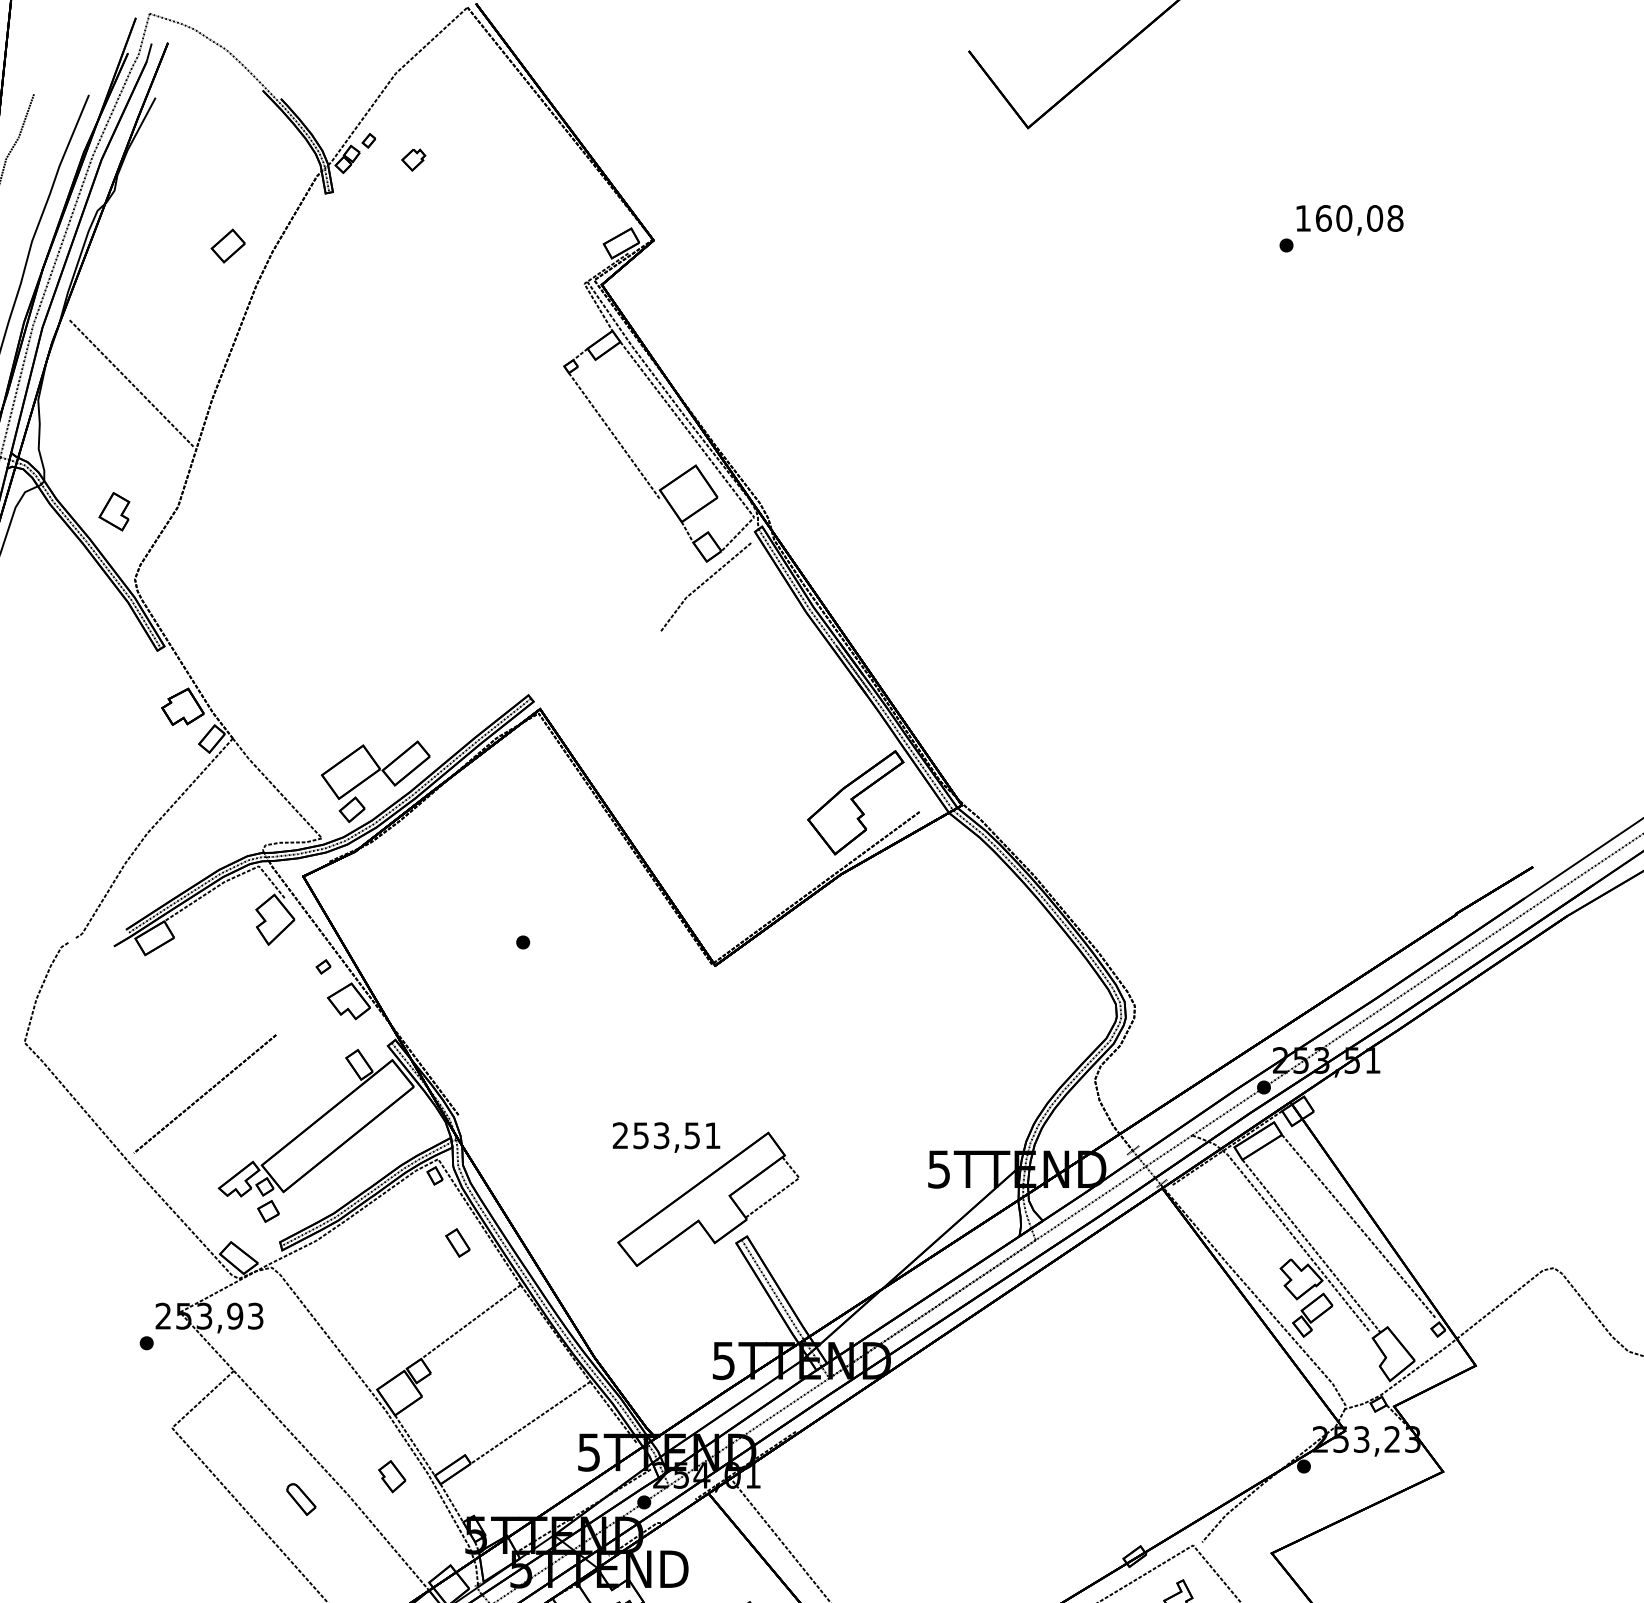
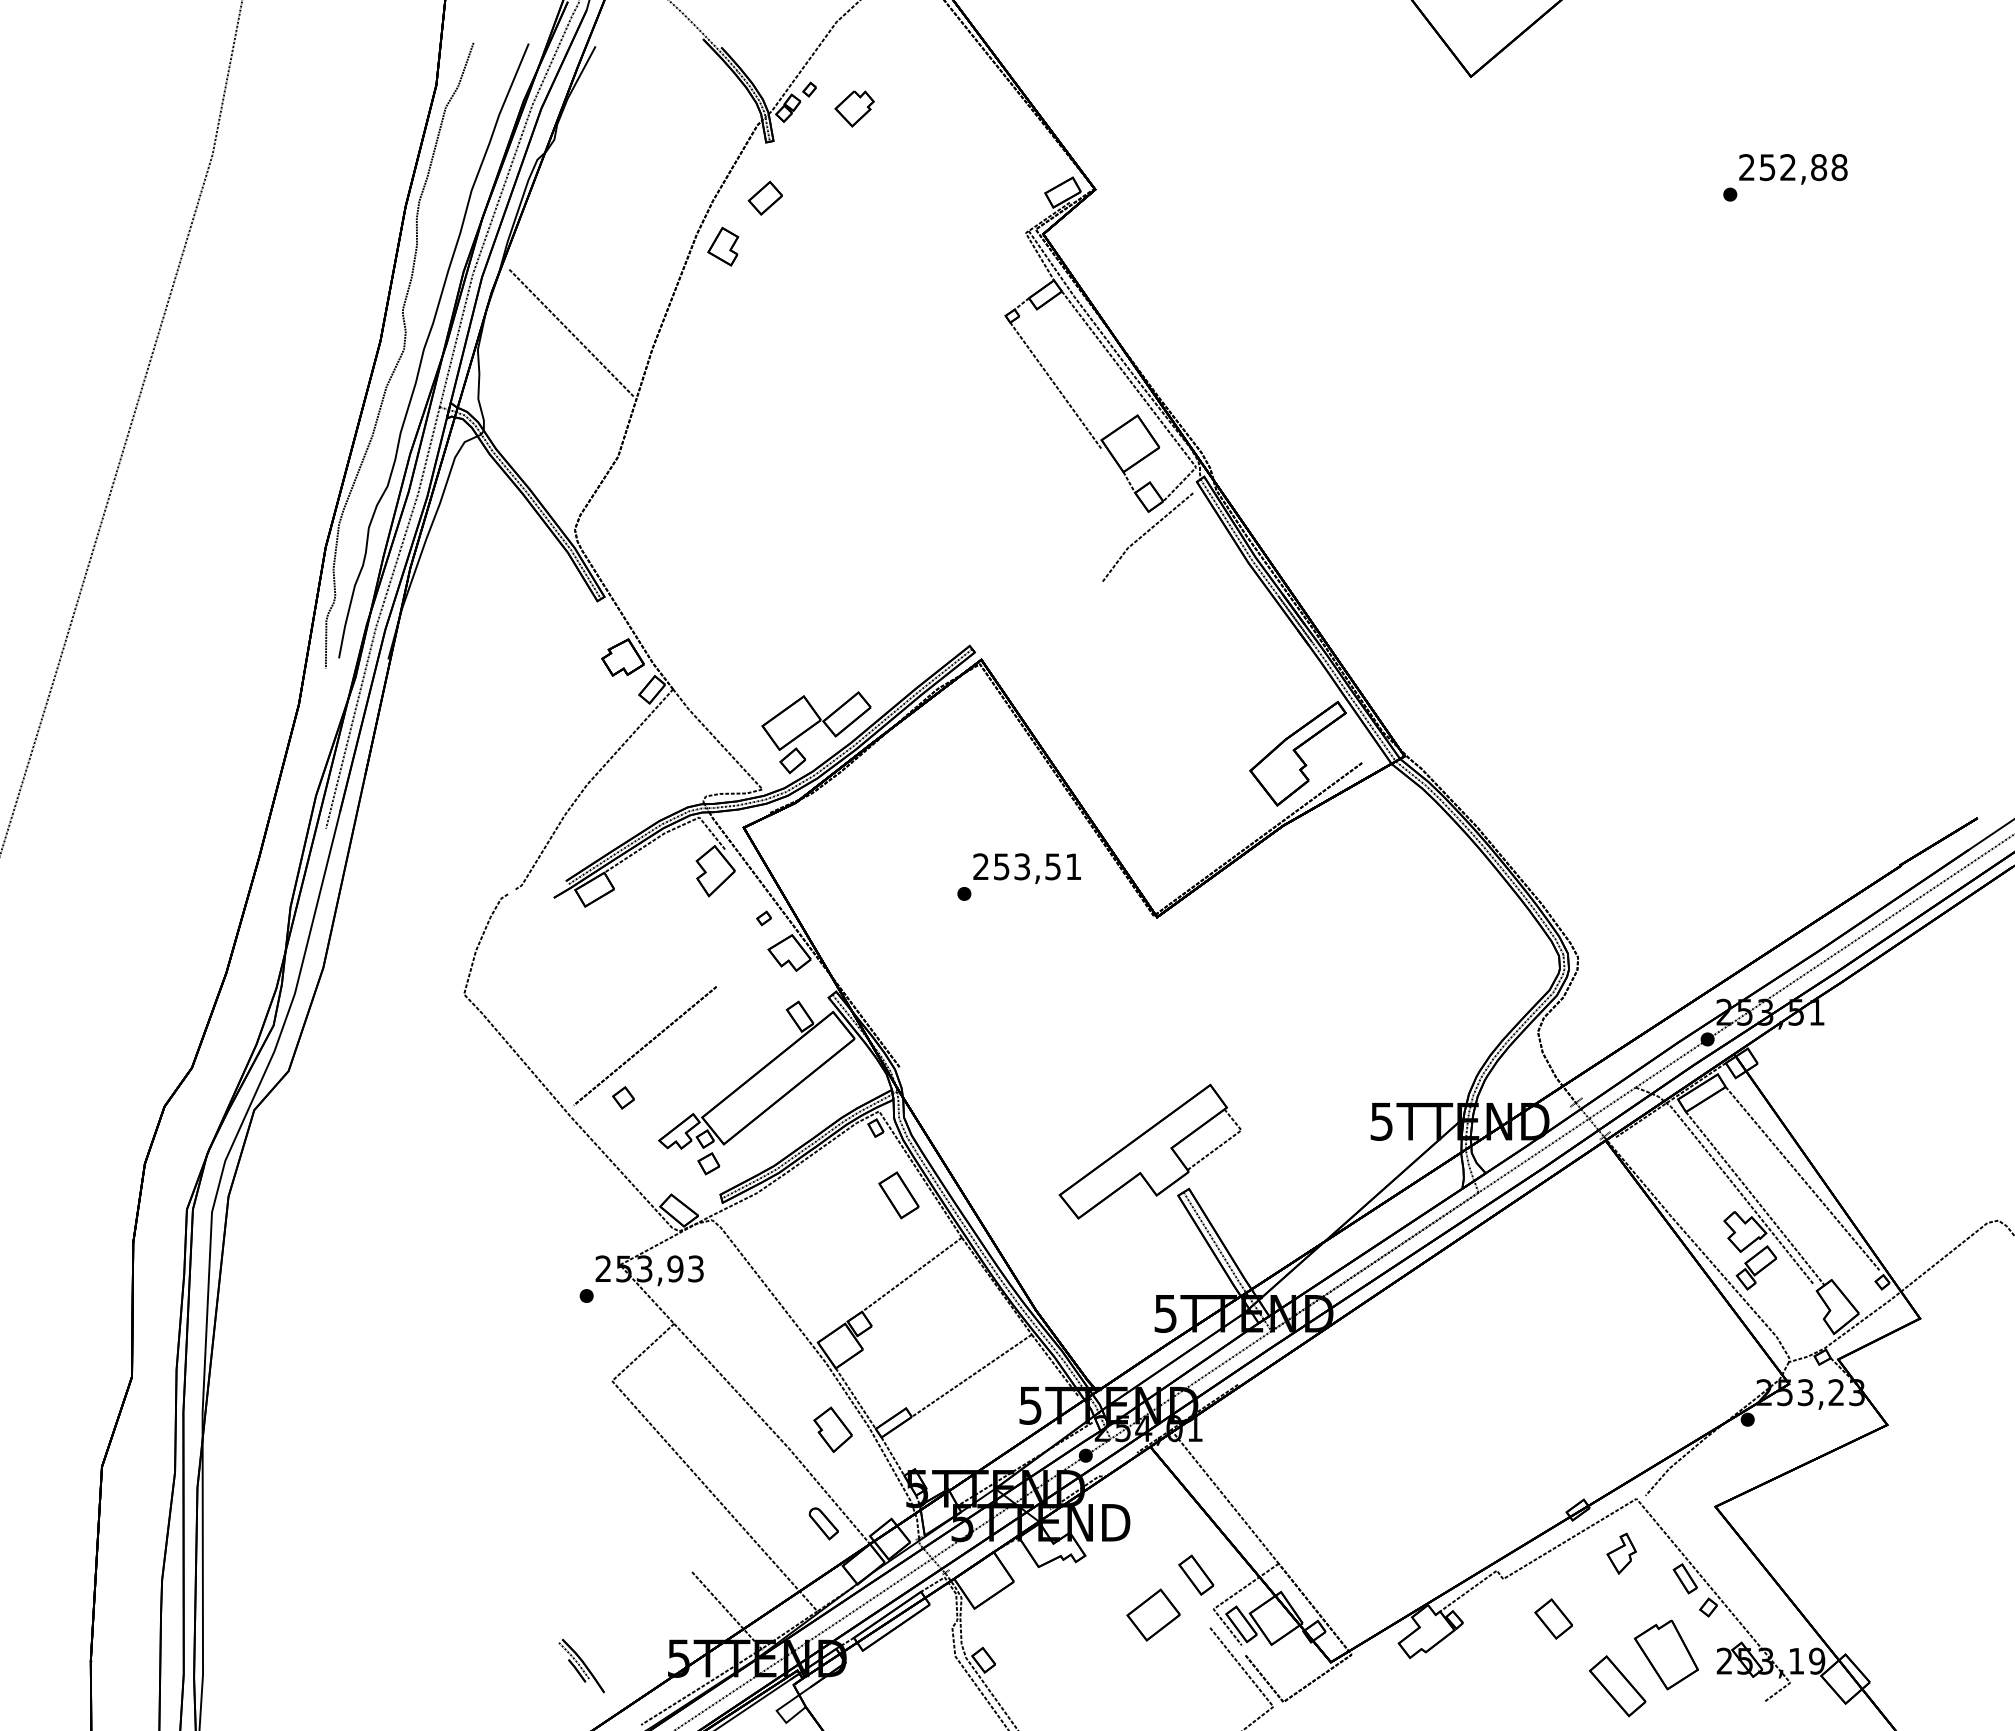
part: (413, 159) -> (854, 108), size x1.67
text: (1339, 218) -> (1783, 167), 160,08 -> 252,88
part: (227, 245) -> (764, 197), moved
part: (114, 511) -> (723, 246), moved
text: (665, 1137) -> (1026, 868), moved
part: (183, 1145) -> (623, 1097), added
part: (457, 1243) -> (898, 1195), size x1.67
part: (391, 1476) -> (832, 1429), size x1.43
part: (301, 1499) -> (823, 1523), moved

